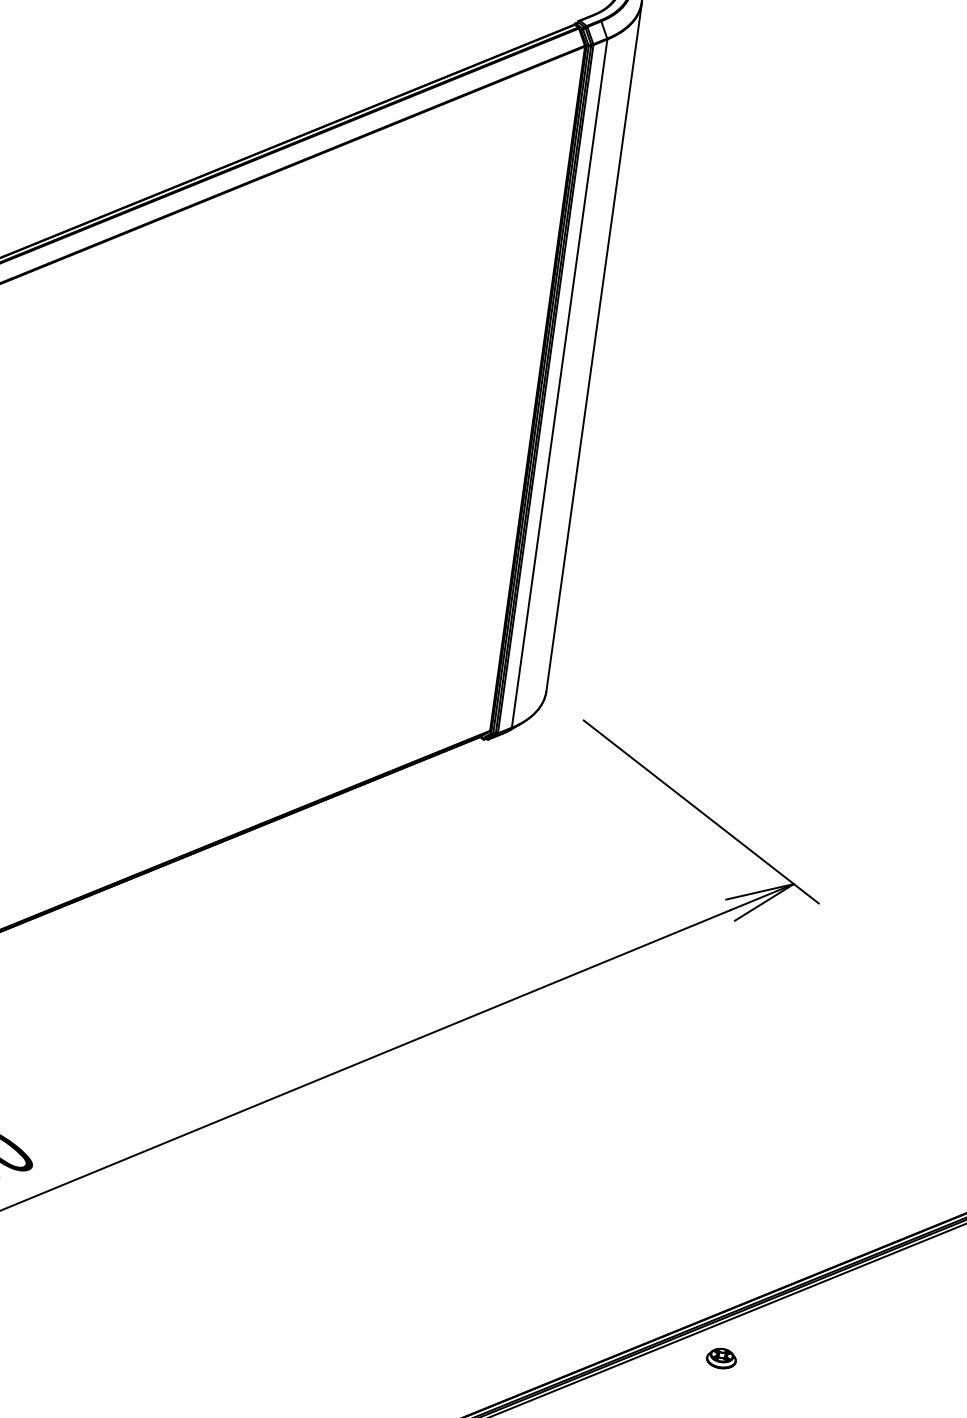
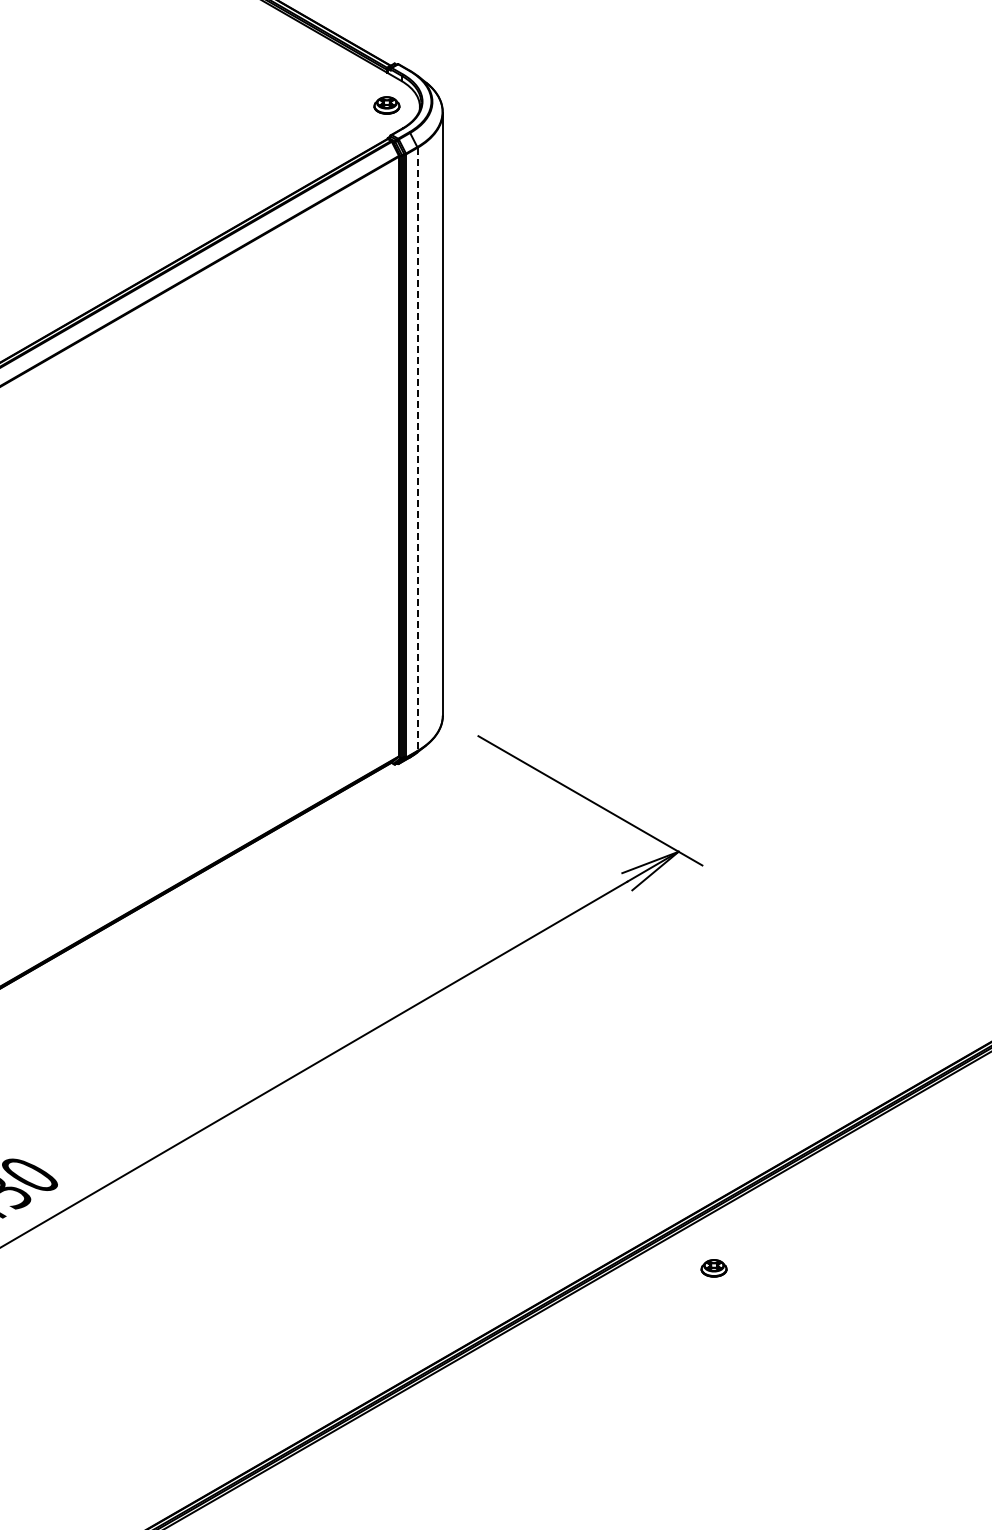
line: (559, 383) -> (417, 449), solid -> dashed
part: (720, 1358) -> (713, 1268), moved

